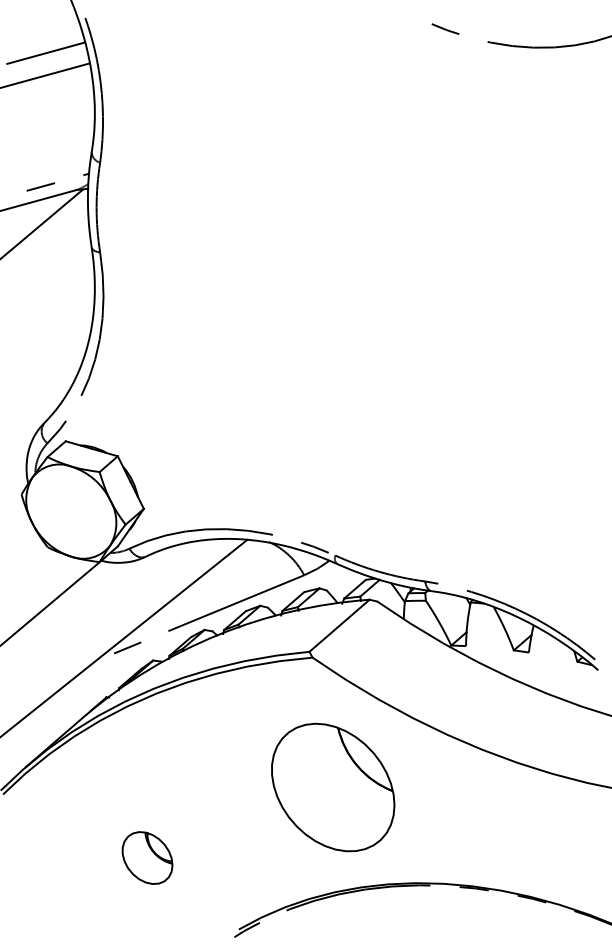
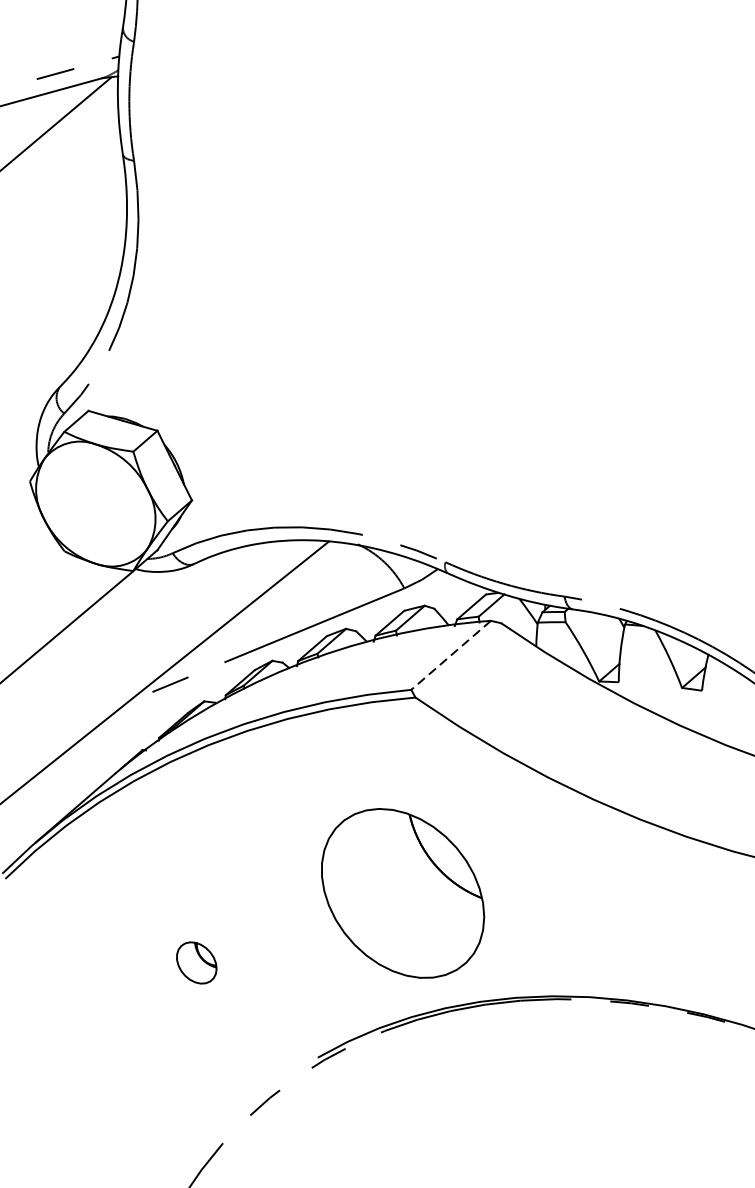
line: (339, 625) -> (451, 654), solid -> dashed
part: (333, 787) -> (403, 893), moved
part: (147, 857) -> (196, 962), size x0.6

